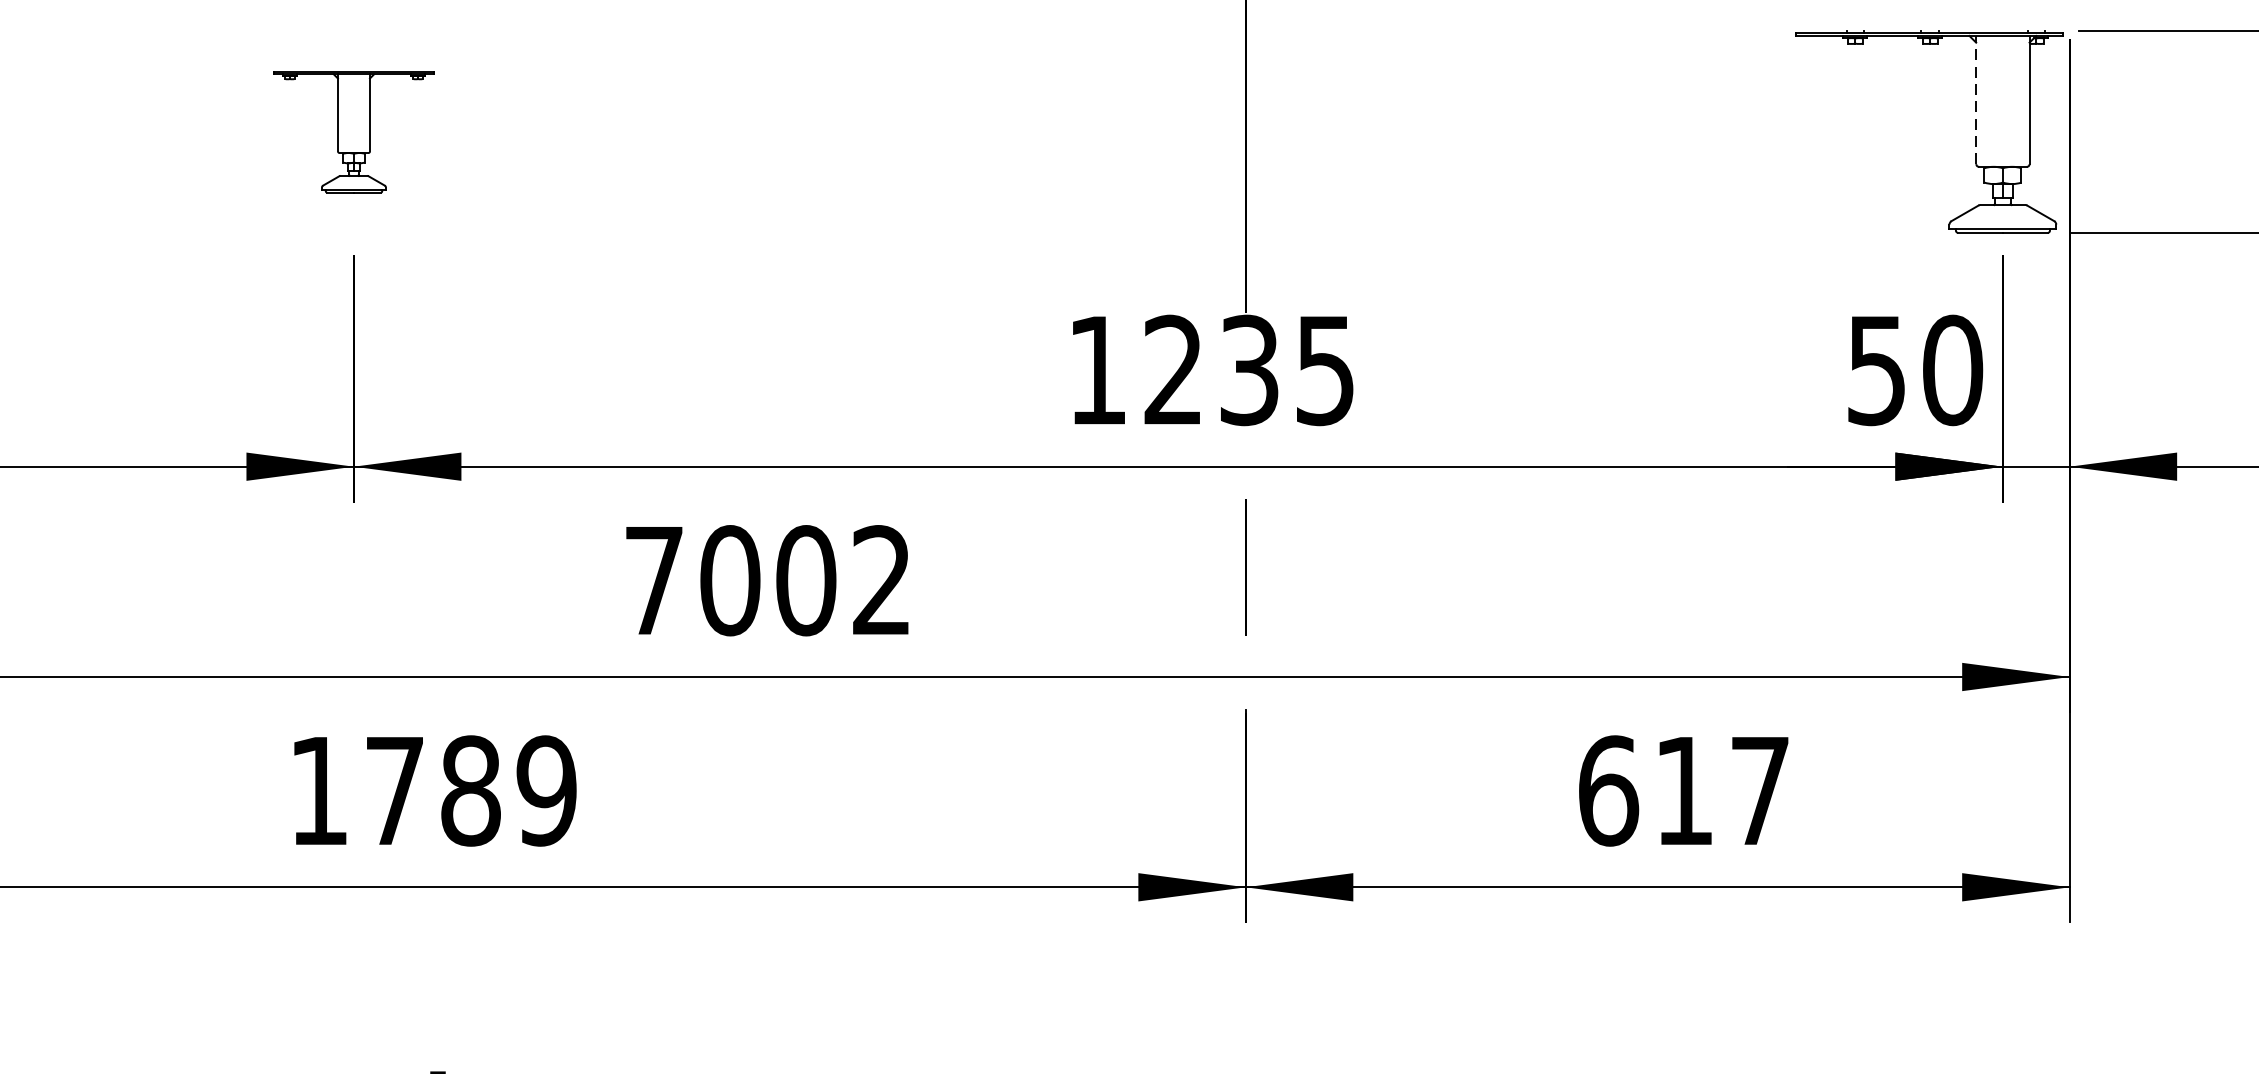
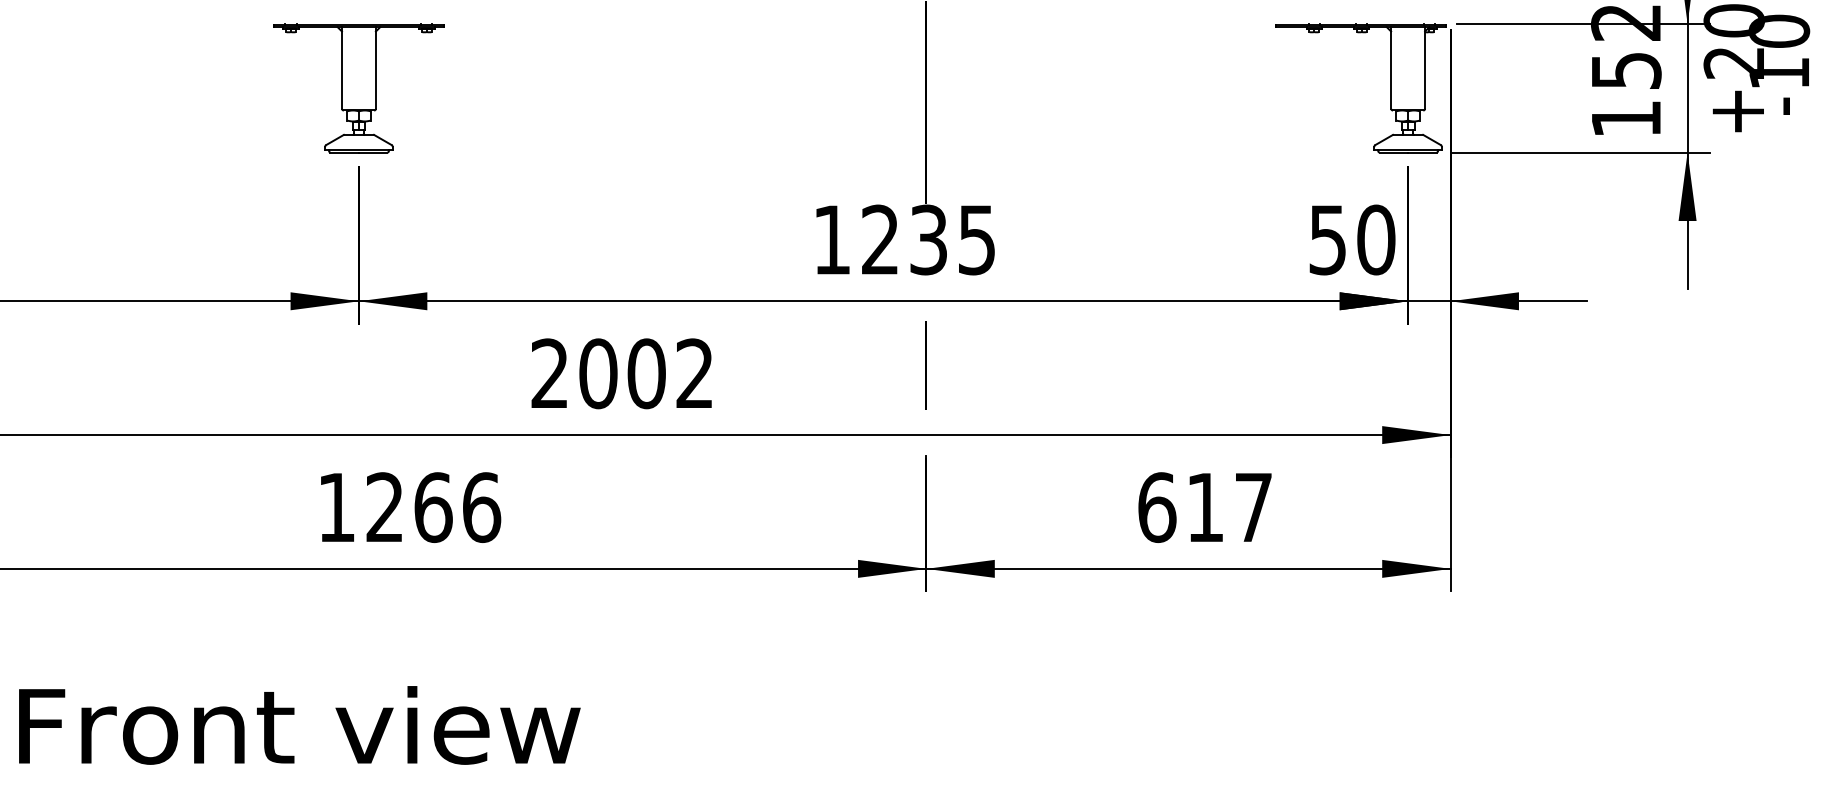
line: (1976, 100) -> (1391, 68), dashed -> solid
part: (353, 132) -> (358, 88), size x1.67
text: (653, 578) -> (549, 372), 7002 -> 2002
text: (471, 790) -> (433, 507), 1789 -> 1266

